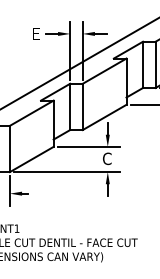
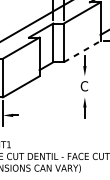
line: (105, 117) -> (82, 51), solid -> dashed
line: (88, 146) -> (68, 75), removed
line: (66, 172) -> (50, 97), removed

